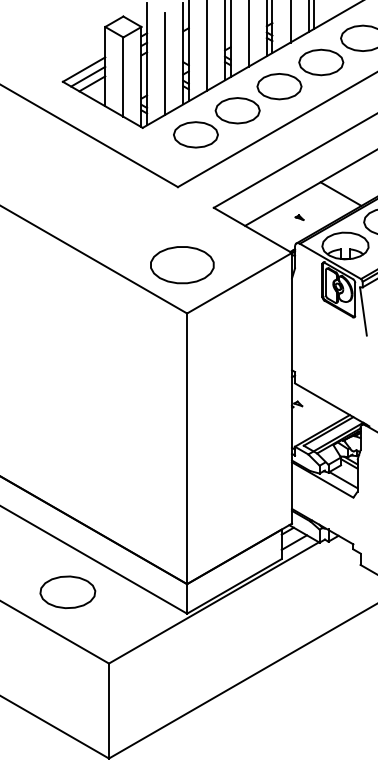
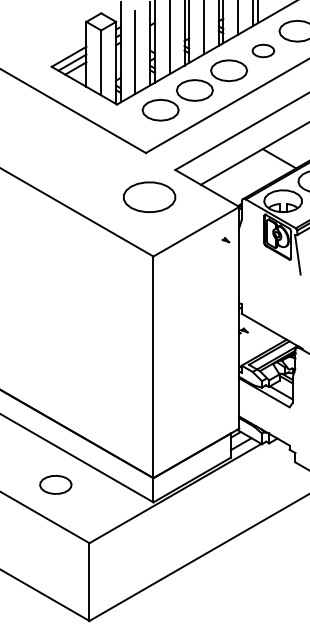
part: (321, 62) -> (263, 50), size x0.6
part: (299, 217) -> (225, 240), moved
part: (182, 265) -> (149, 197), moved
part: (67, 592) -> (55, 485), size x0.7

